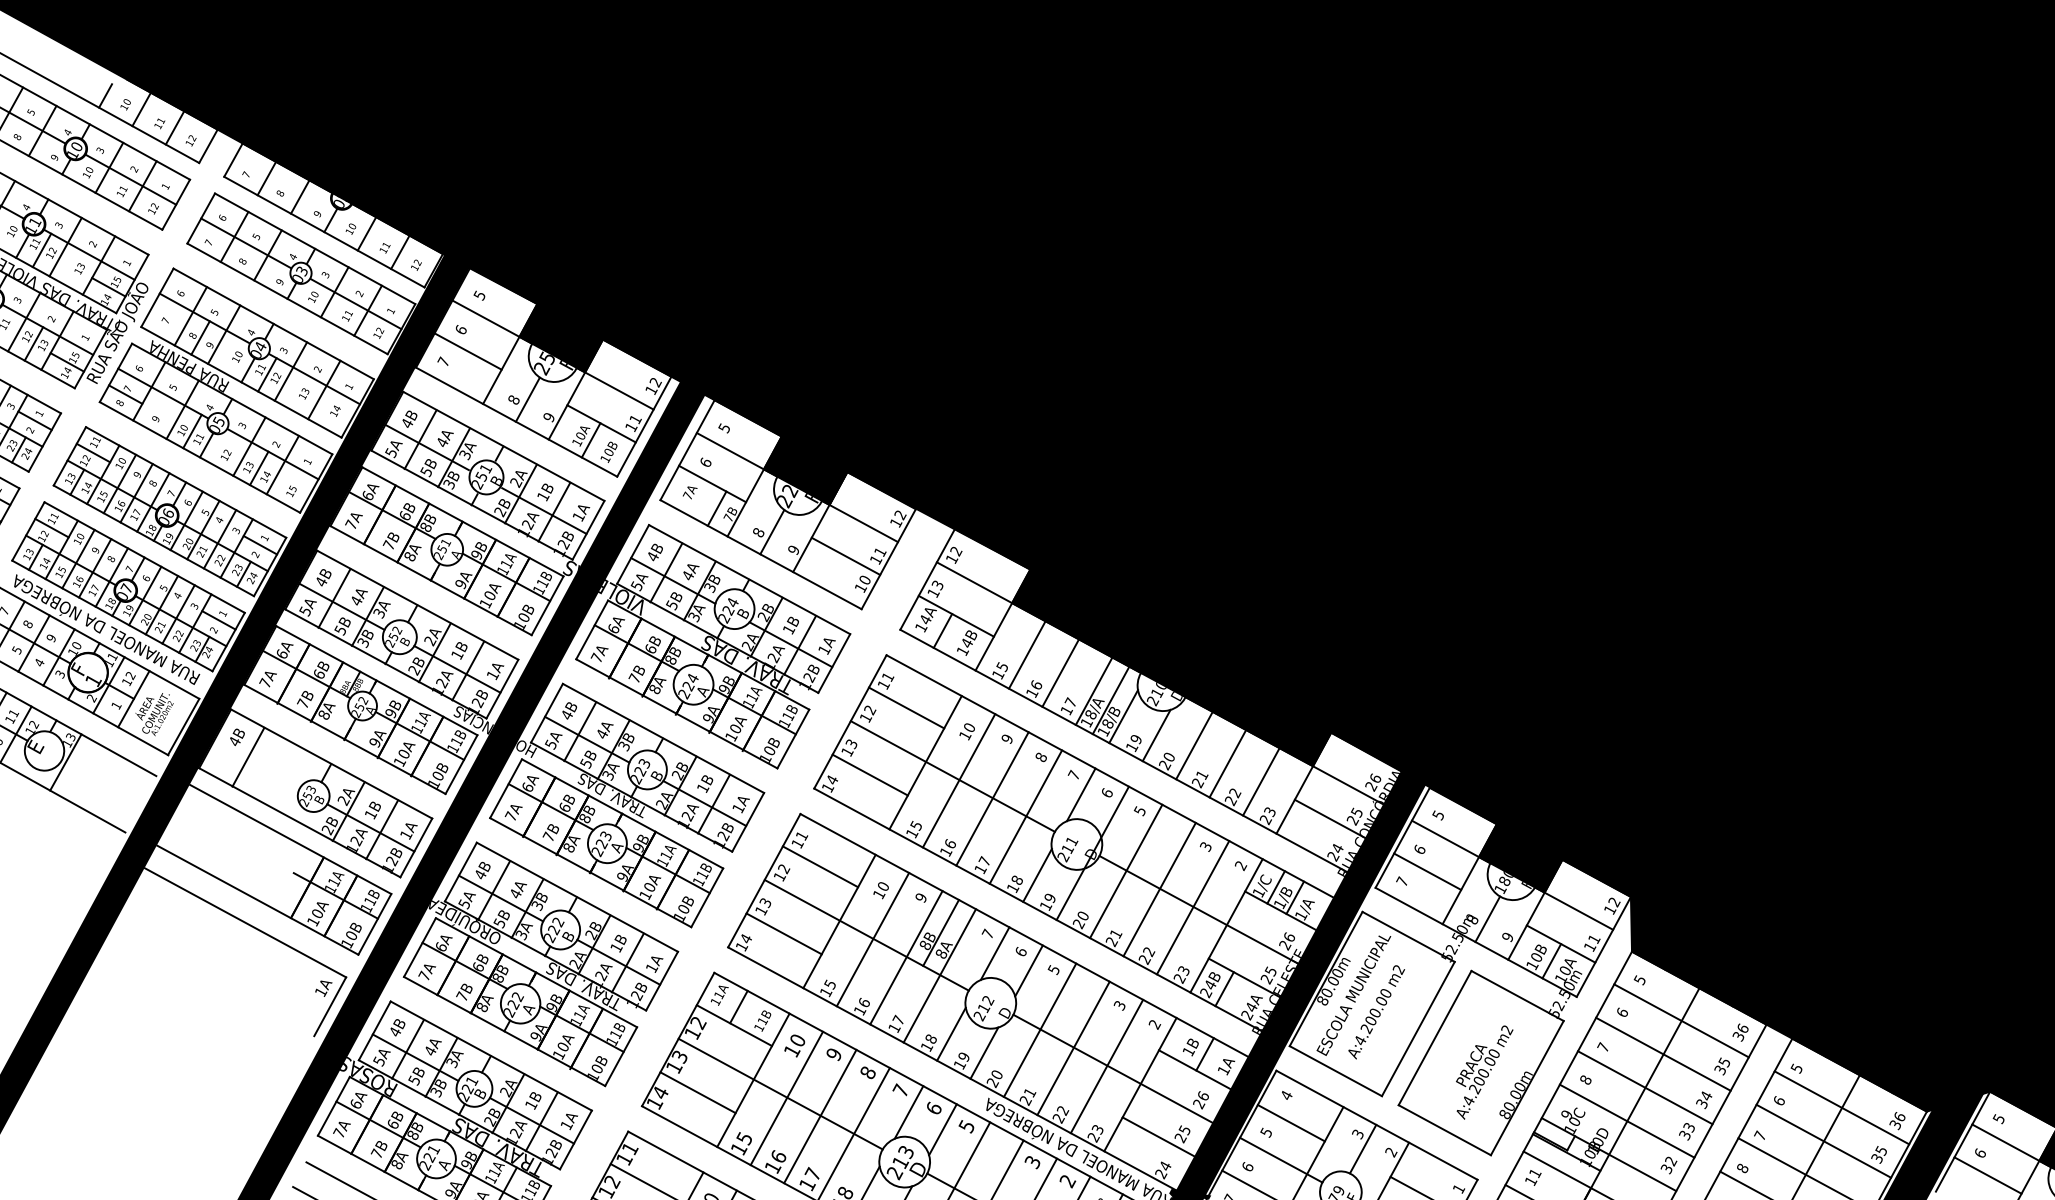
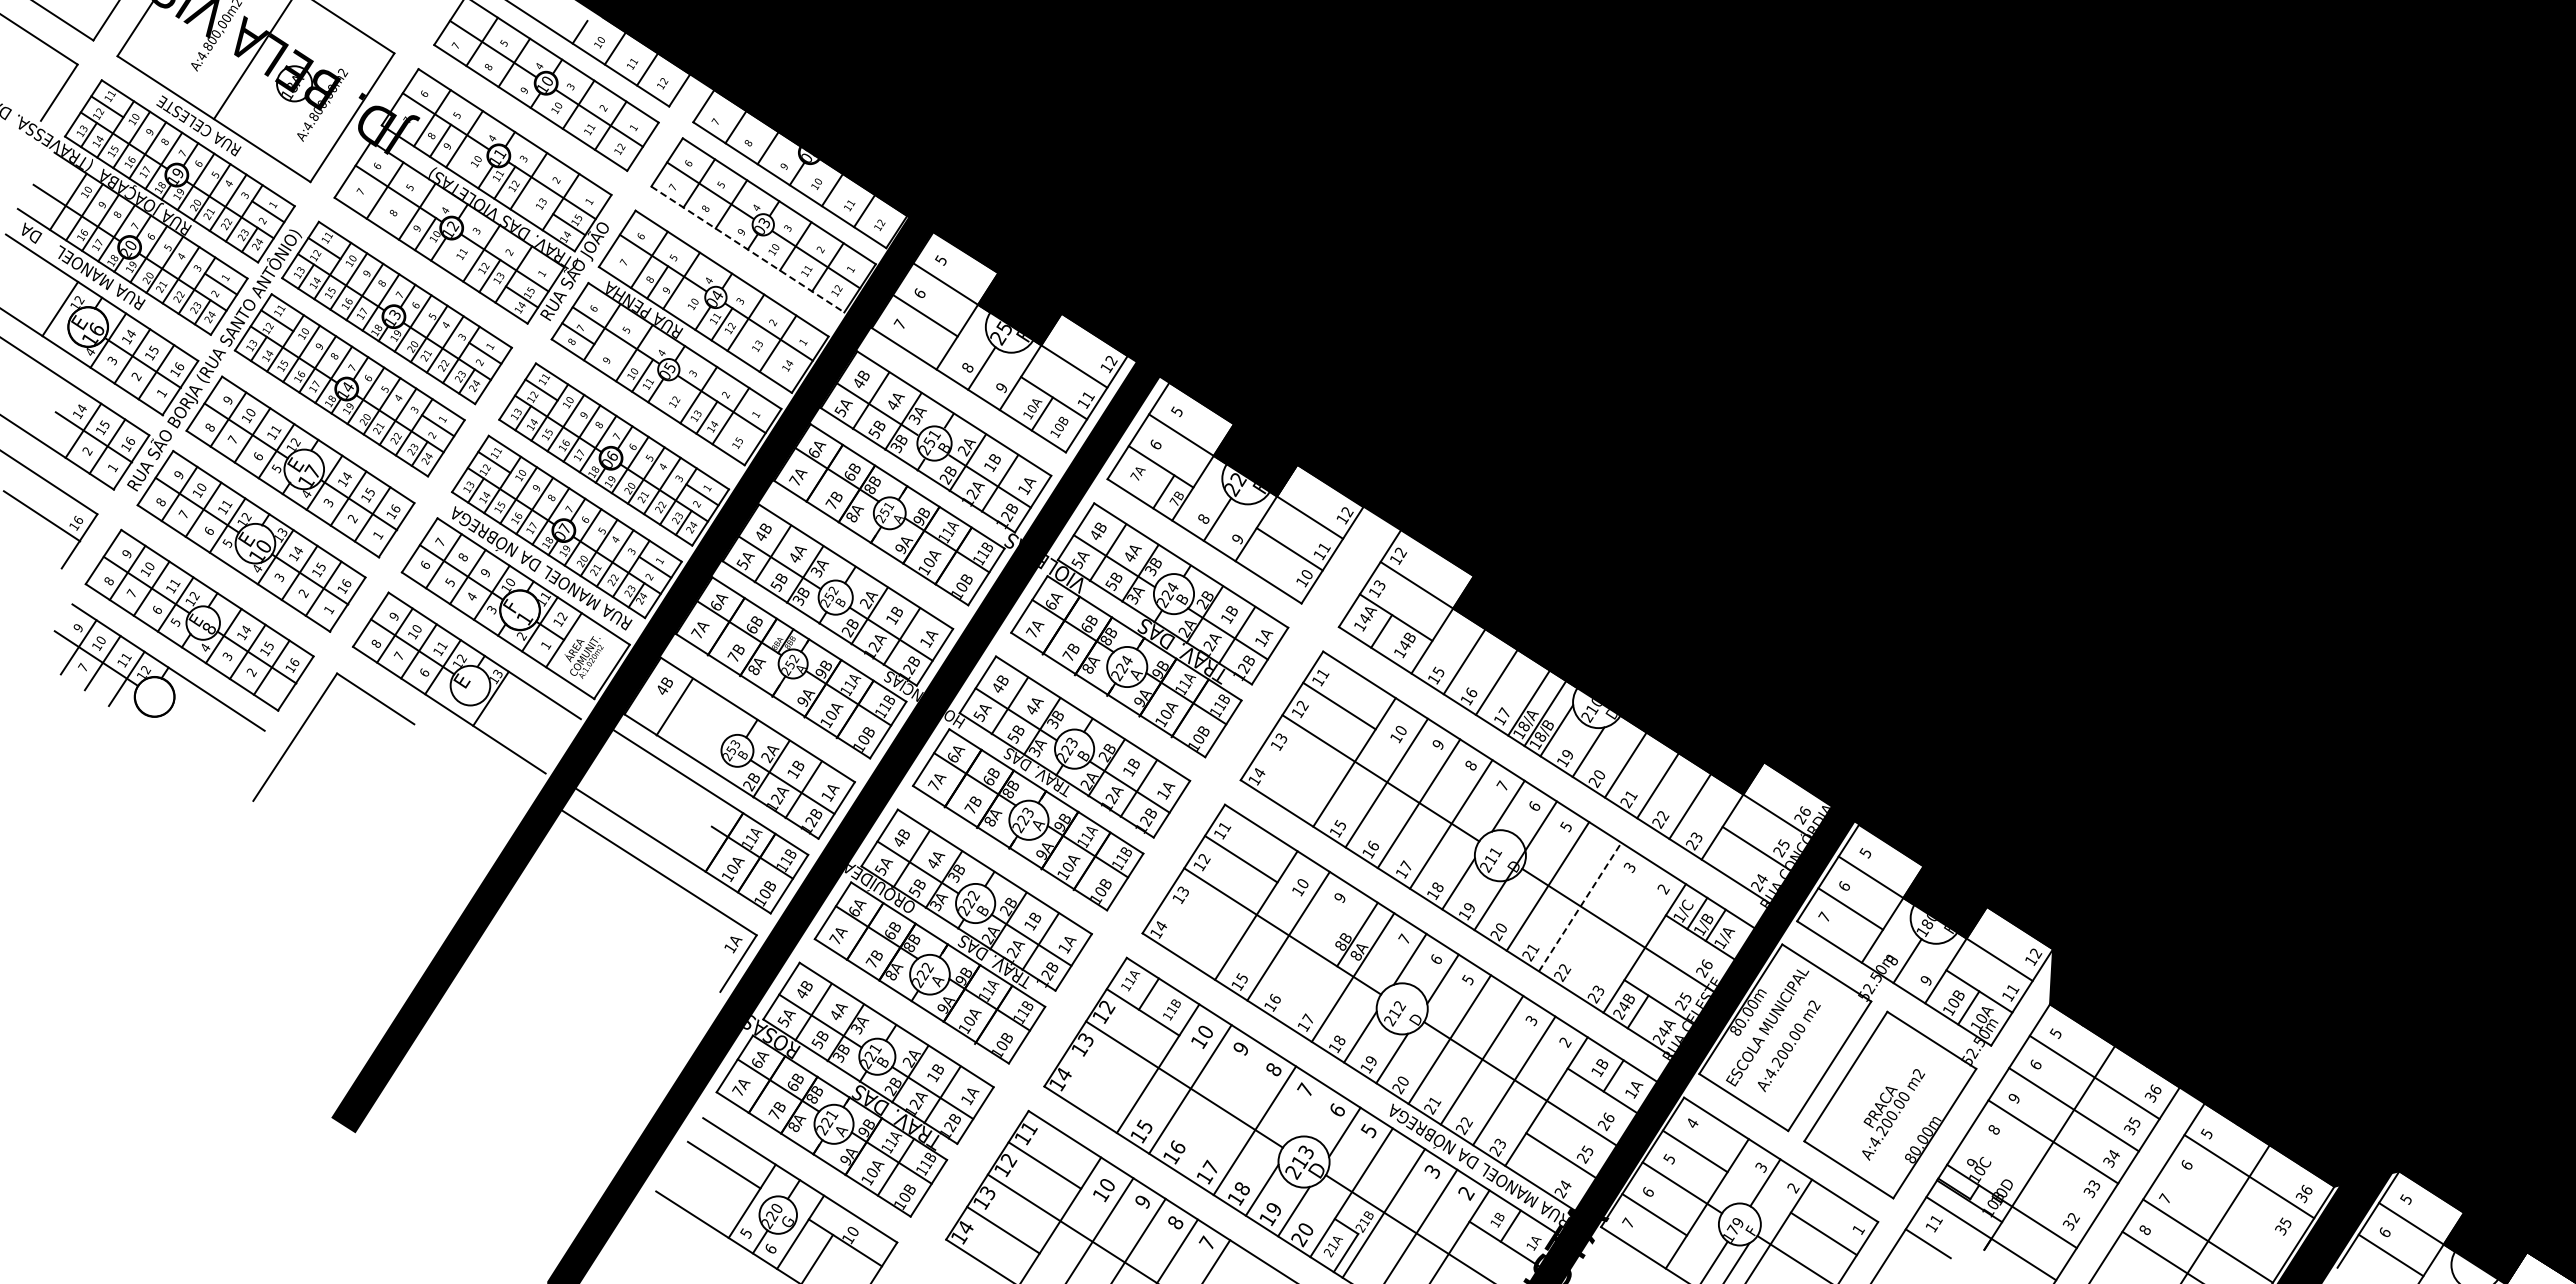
line: (288, 298) -> (748, 249), solid -> dashed
line: (869, 774) -> (1297, 770), removed
line: (1159, 888) -> (1580, 906), solid -> dashed
line: (1193, 907) -> (1612, 927), removed
line: (783, 933) -> (1199, 923), removed
line: (906, 957) -> (1320, 956), removed
text: (1602, 1046) -> (2013, 1097), 7 -> 9
line: (697, 1092) -> (1101, 1076), removed
line: (908, 1112) -> (1311, 1112), removed
line: (820, 1116) -> (1222, 1109), removed
line: (1626, 1120) -> (2032, 1173), removed
line: (1823, 1140) -> (2228, 1208), removed

